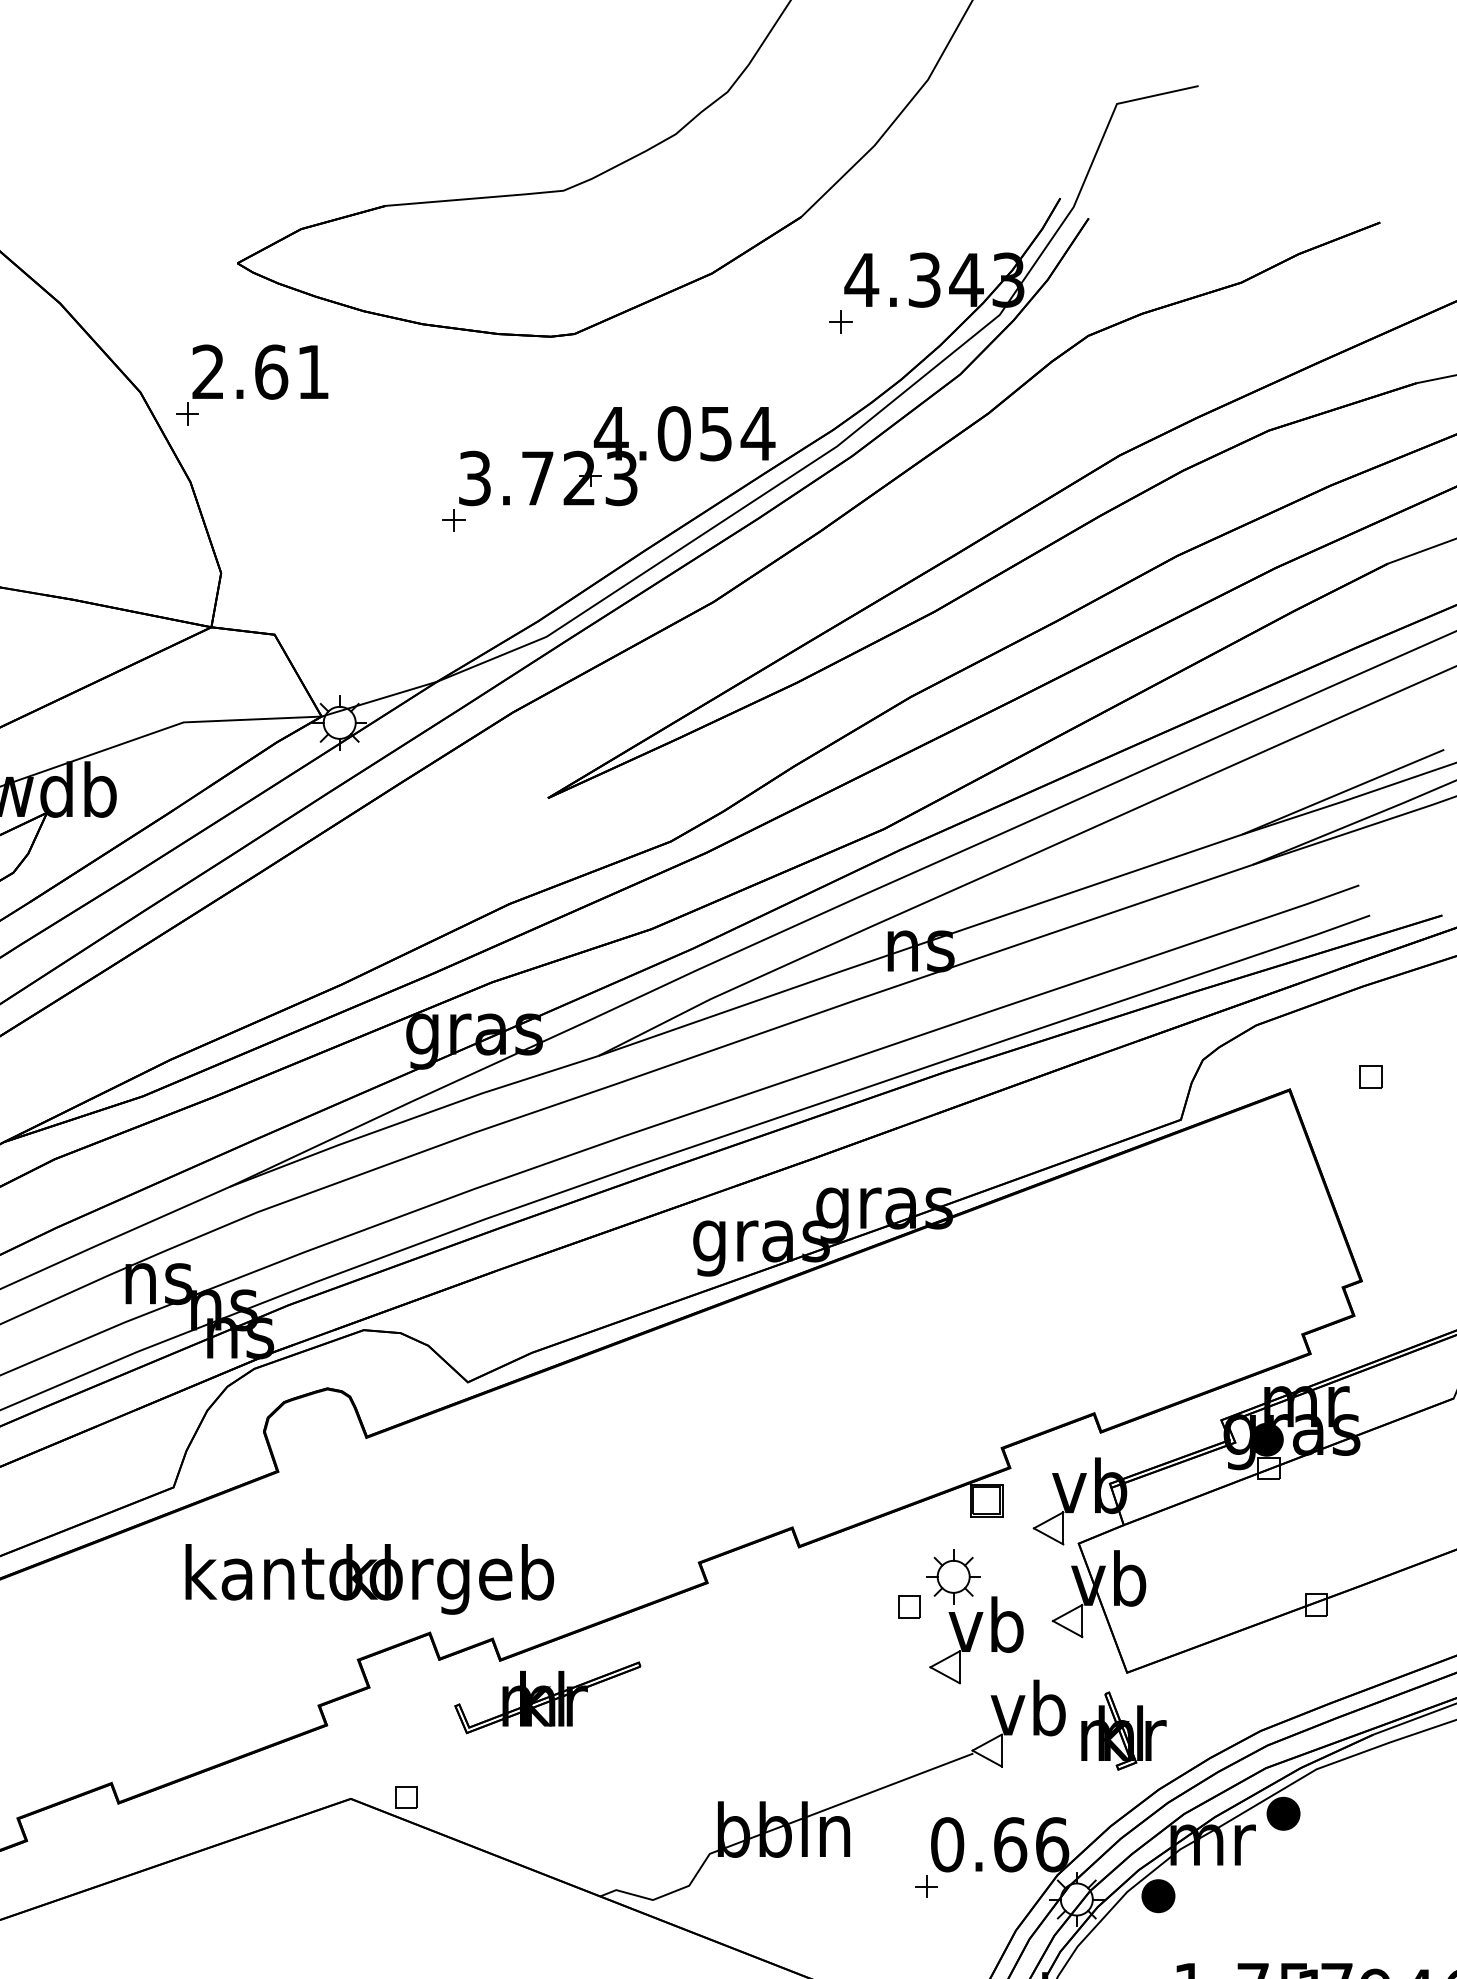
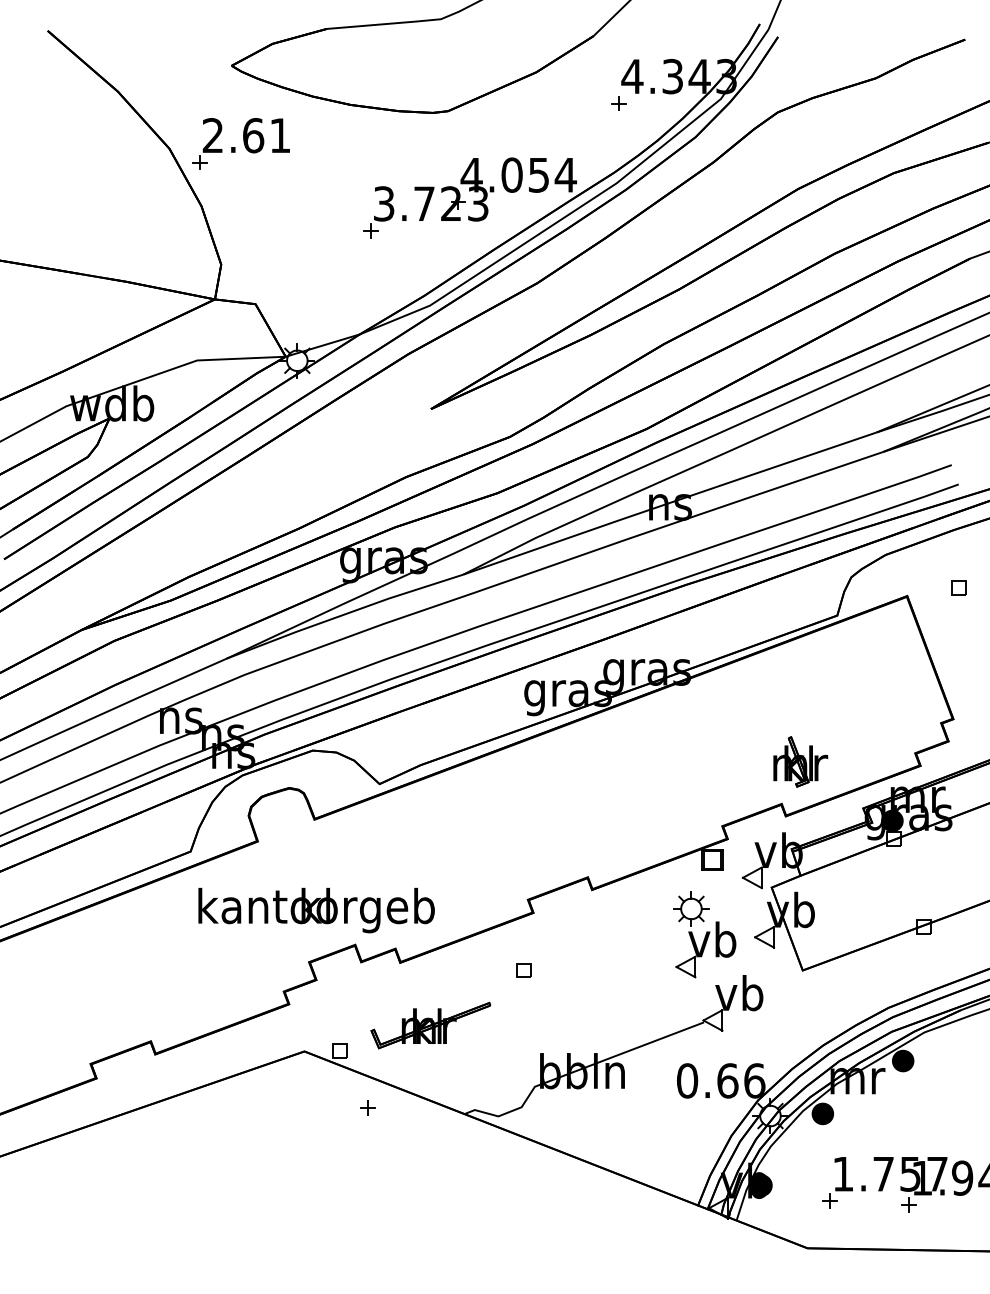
part: (908, 1607) -> (523, 970), moved
part: (547, 1697) -> (430, 1025), moved
part: (1123, 1730) -> (800, 761), moved
part: (925, 1886) -> (367, 1107), moved

